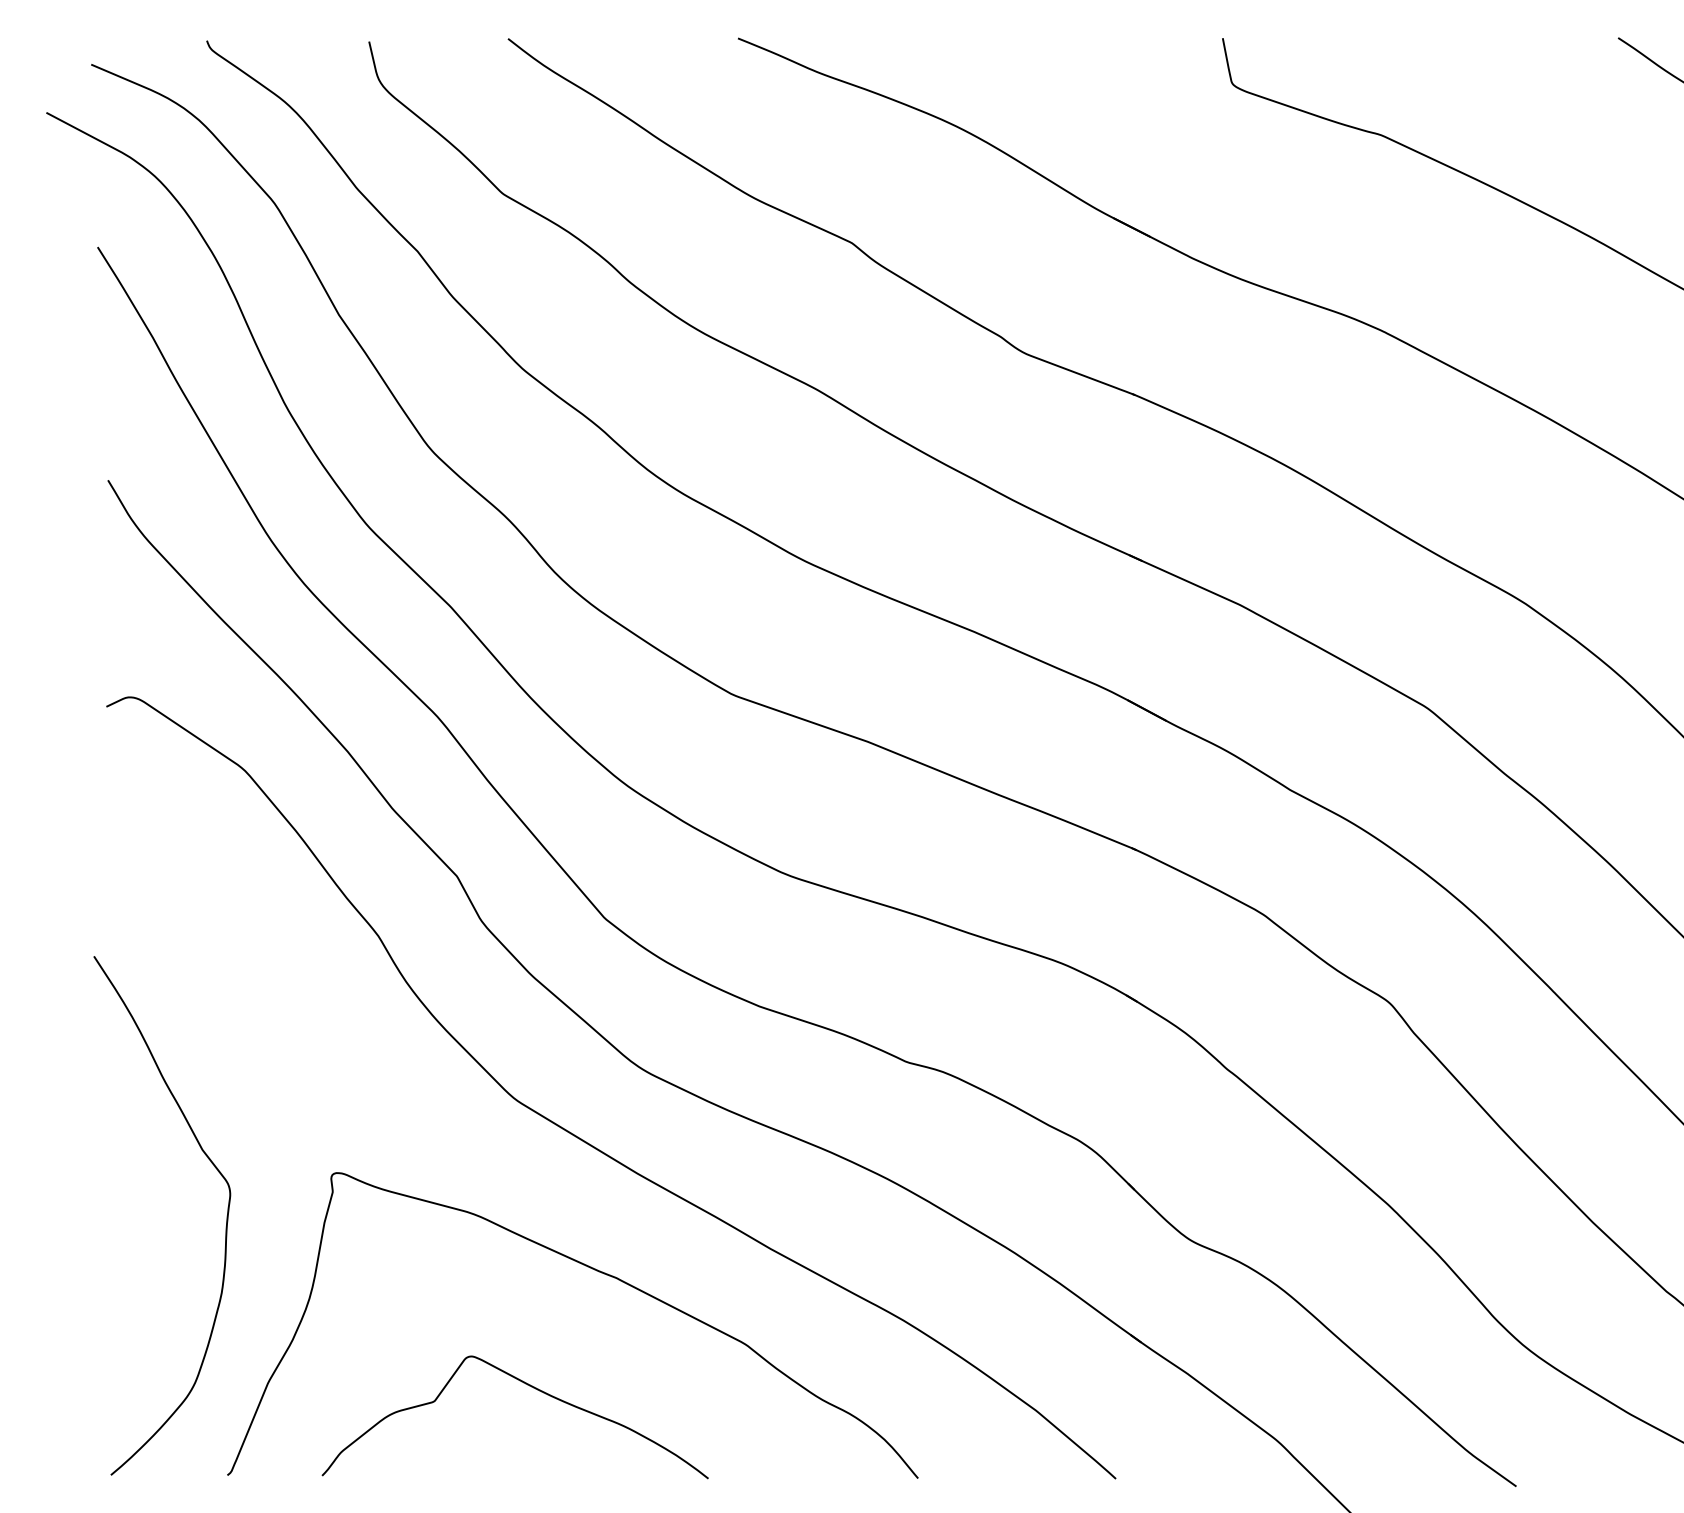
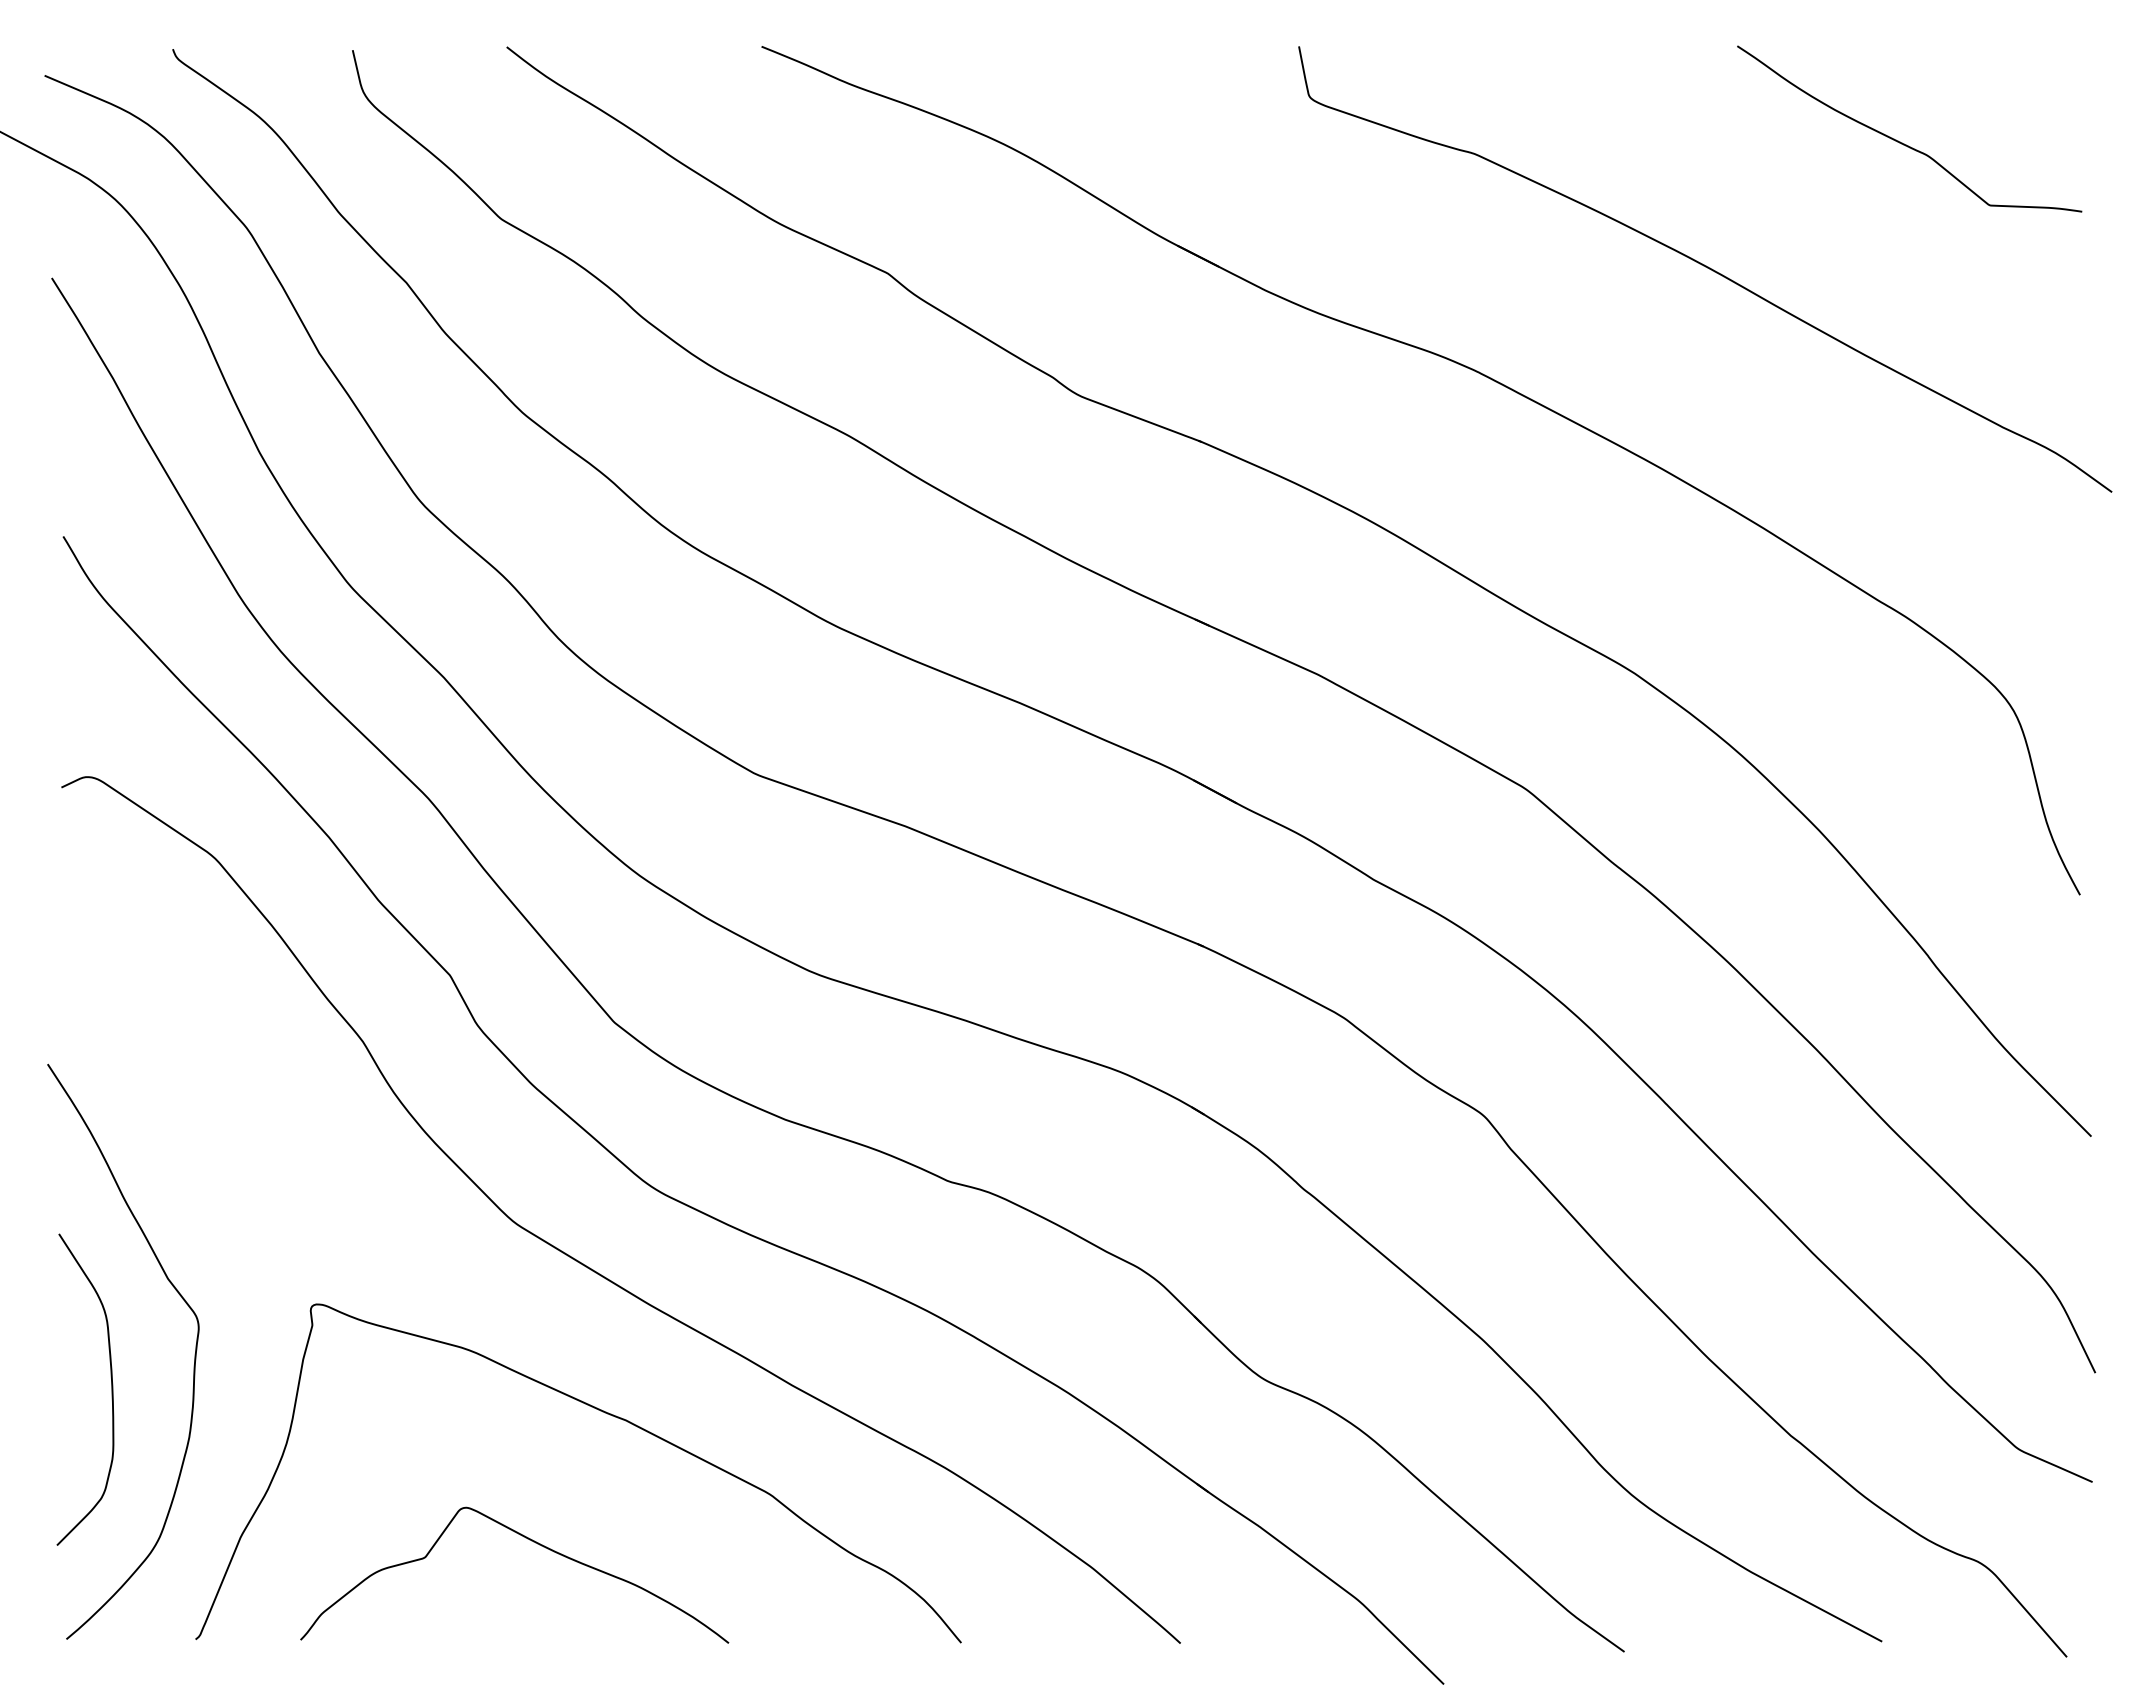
curve: (151, 1249) -> (111, 1389), added

